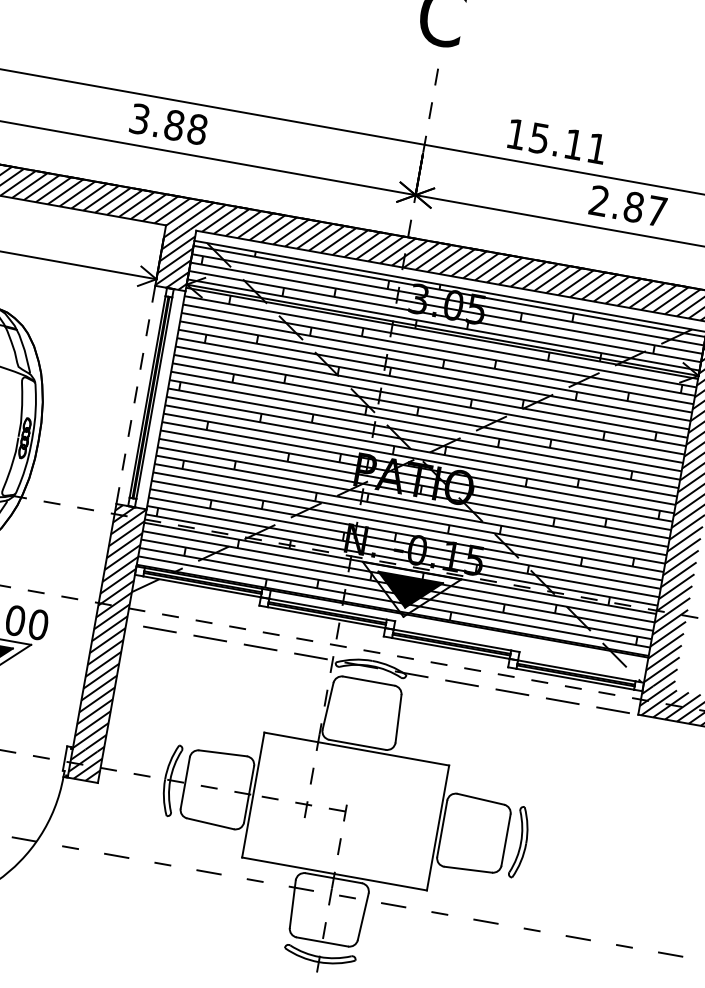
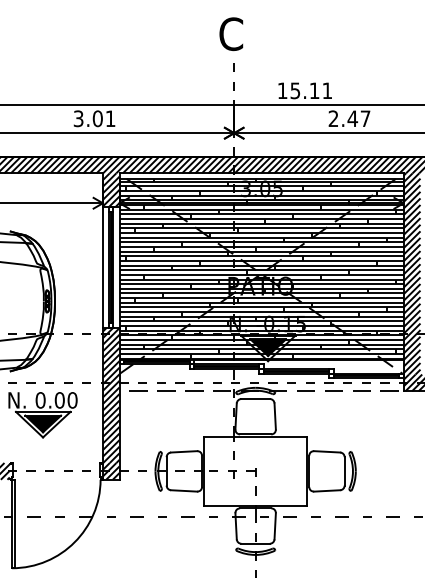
text: (184, 126) -> (103, 118), 3.88 -> 3.01
text: (633, 206) -> (352, 118), 2.87 -> 2.47
line: (135, 394) -> (102, 267), dashed -> solid

